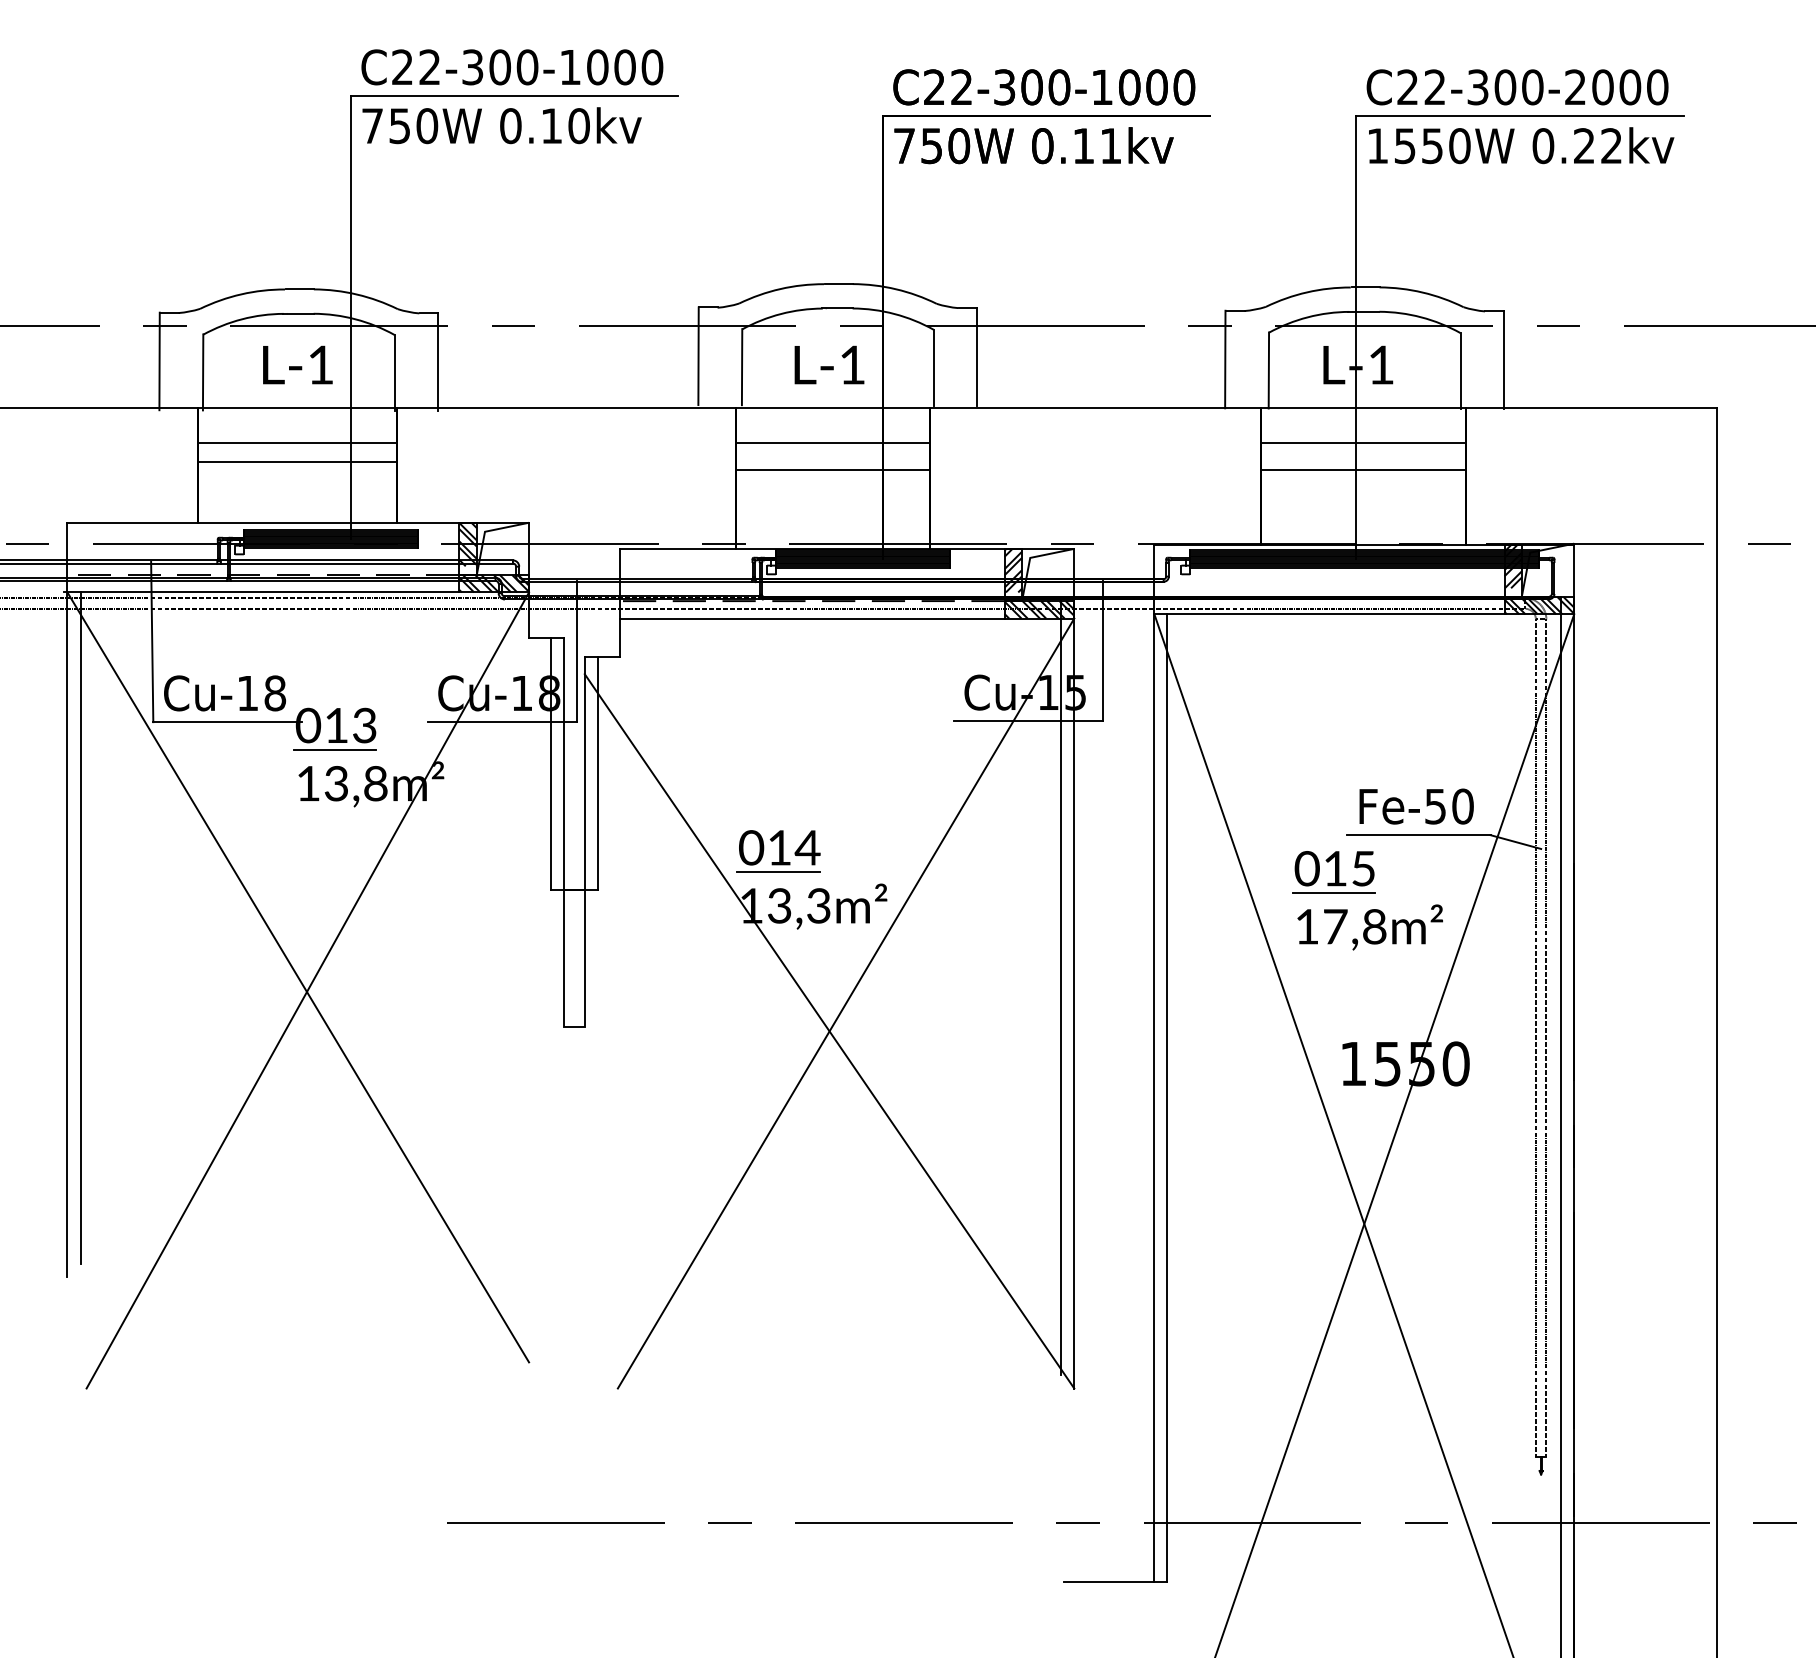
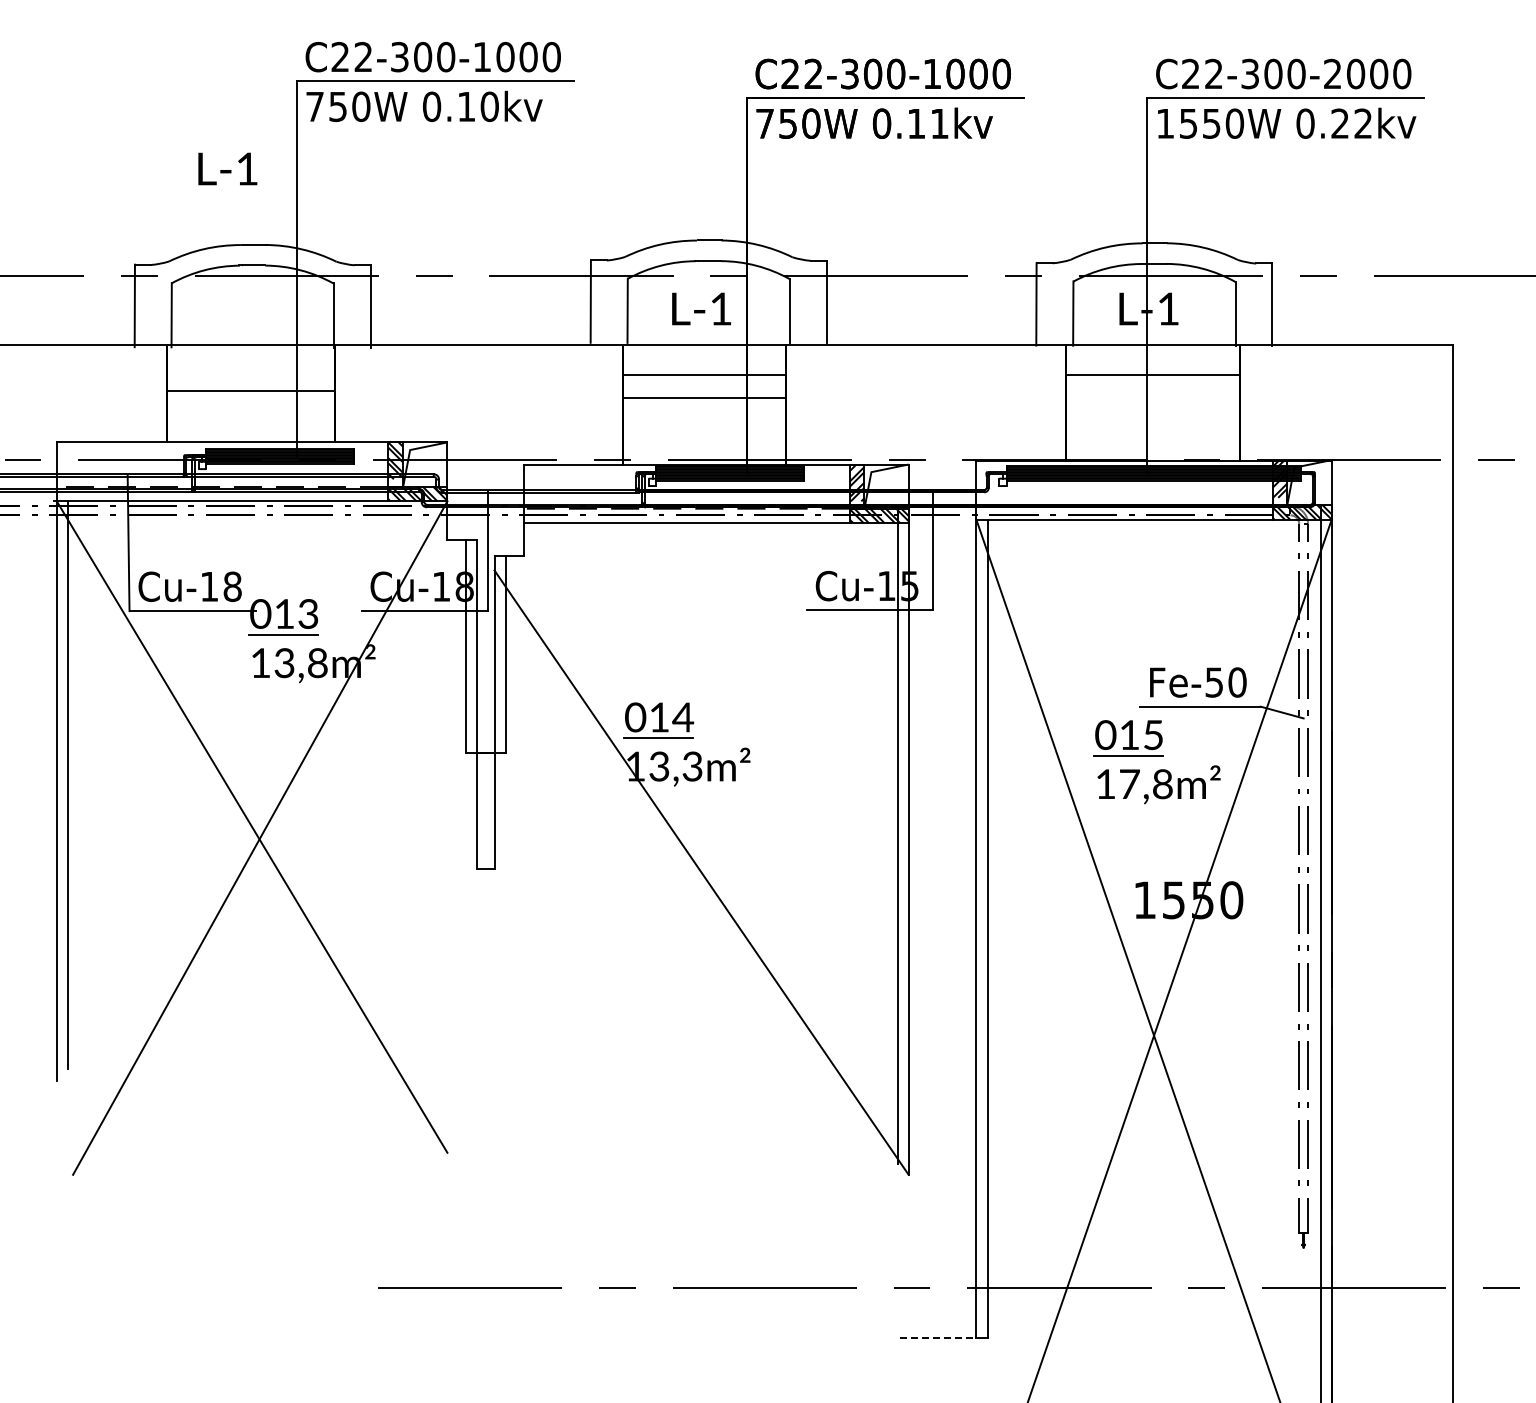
text: (297, 364) -> (227, 168), moved
line: (297, 442) -> (251, 374), removed
line: (1363, 470) -> (1153, 398), removed
line: (845, 1002) -> (715, 848), removed
line: (1109, 1581) -> (938, 1338), solid -> dashed

